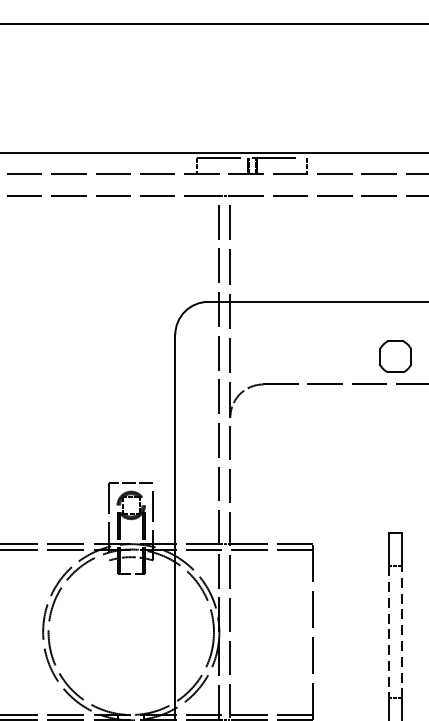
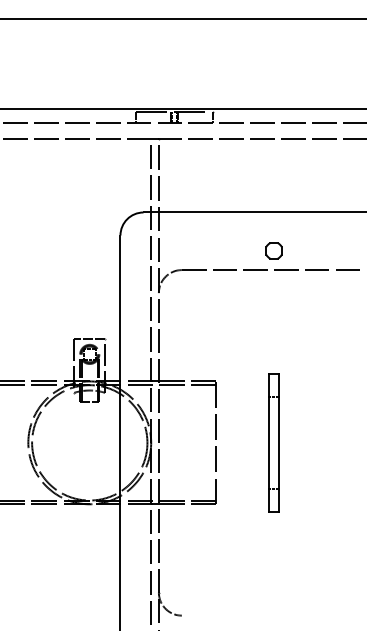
part: (394, 356) -> (273, 250), size x0.71
line: (401, 631) -> (278, 442), dashed -> solid
line: (389, 633) -> (269, 443), dashed -> solid

